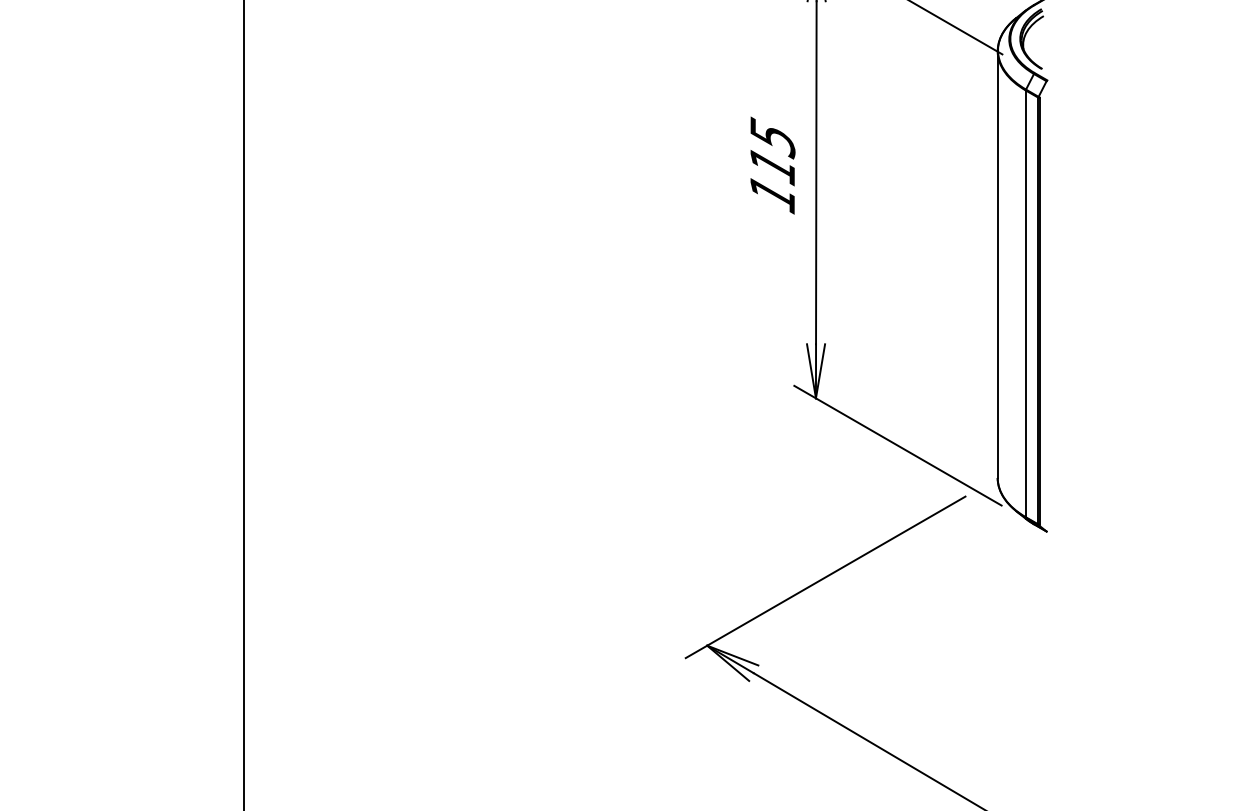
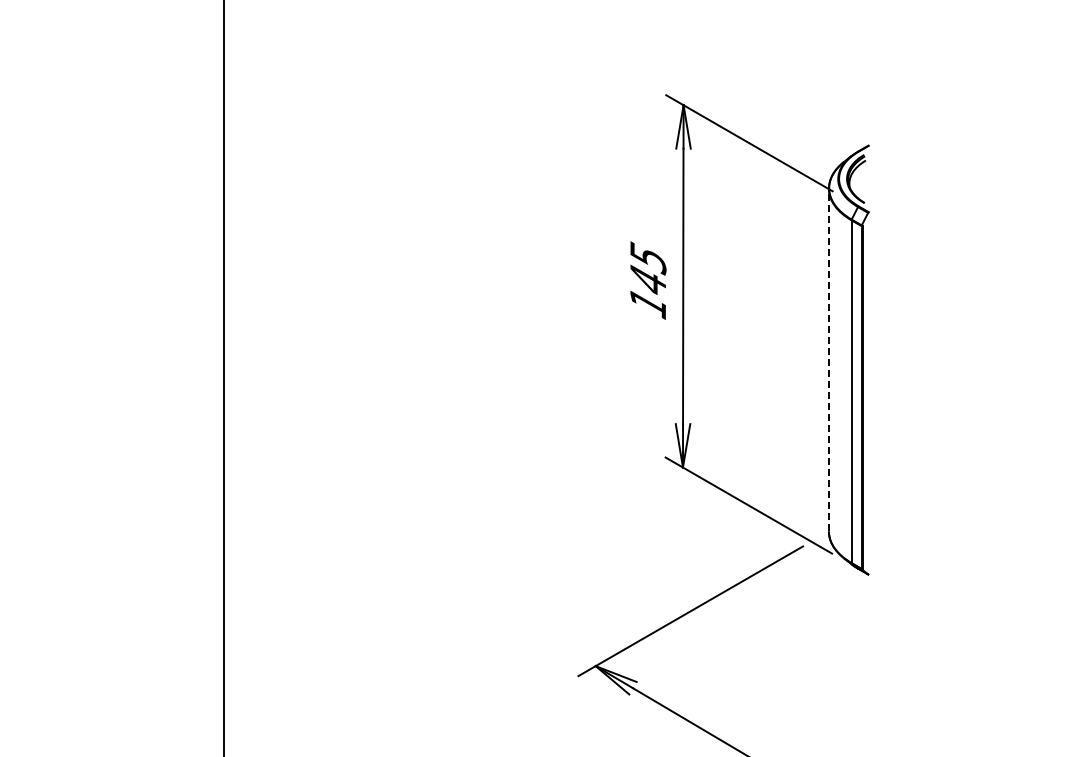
text: (771, 165) -> (647, 280), 115 -> 145
line: (997, 263) -> (828, 359), solid -> dashed

